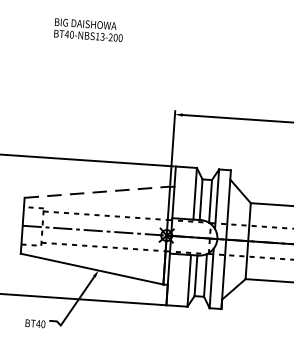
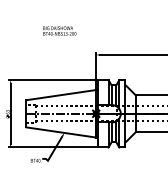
text: (88, 29) -> (59, 30), moved
line: (97, 193) -> (61, 95), dashed -> solid

